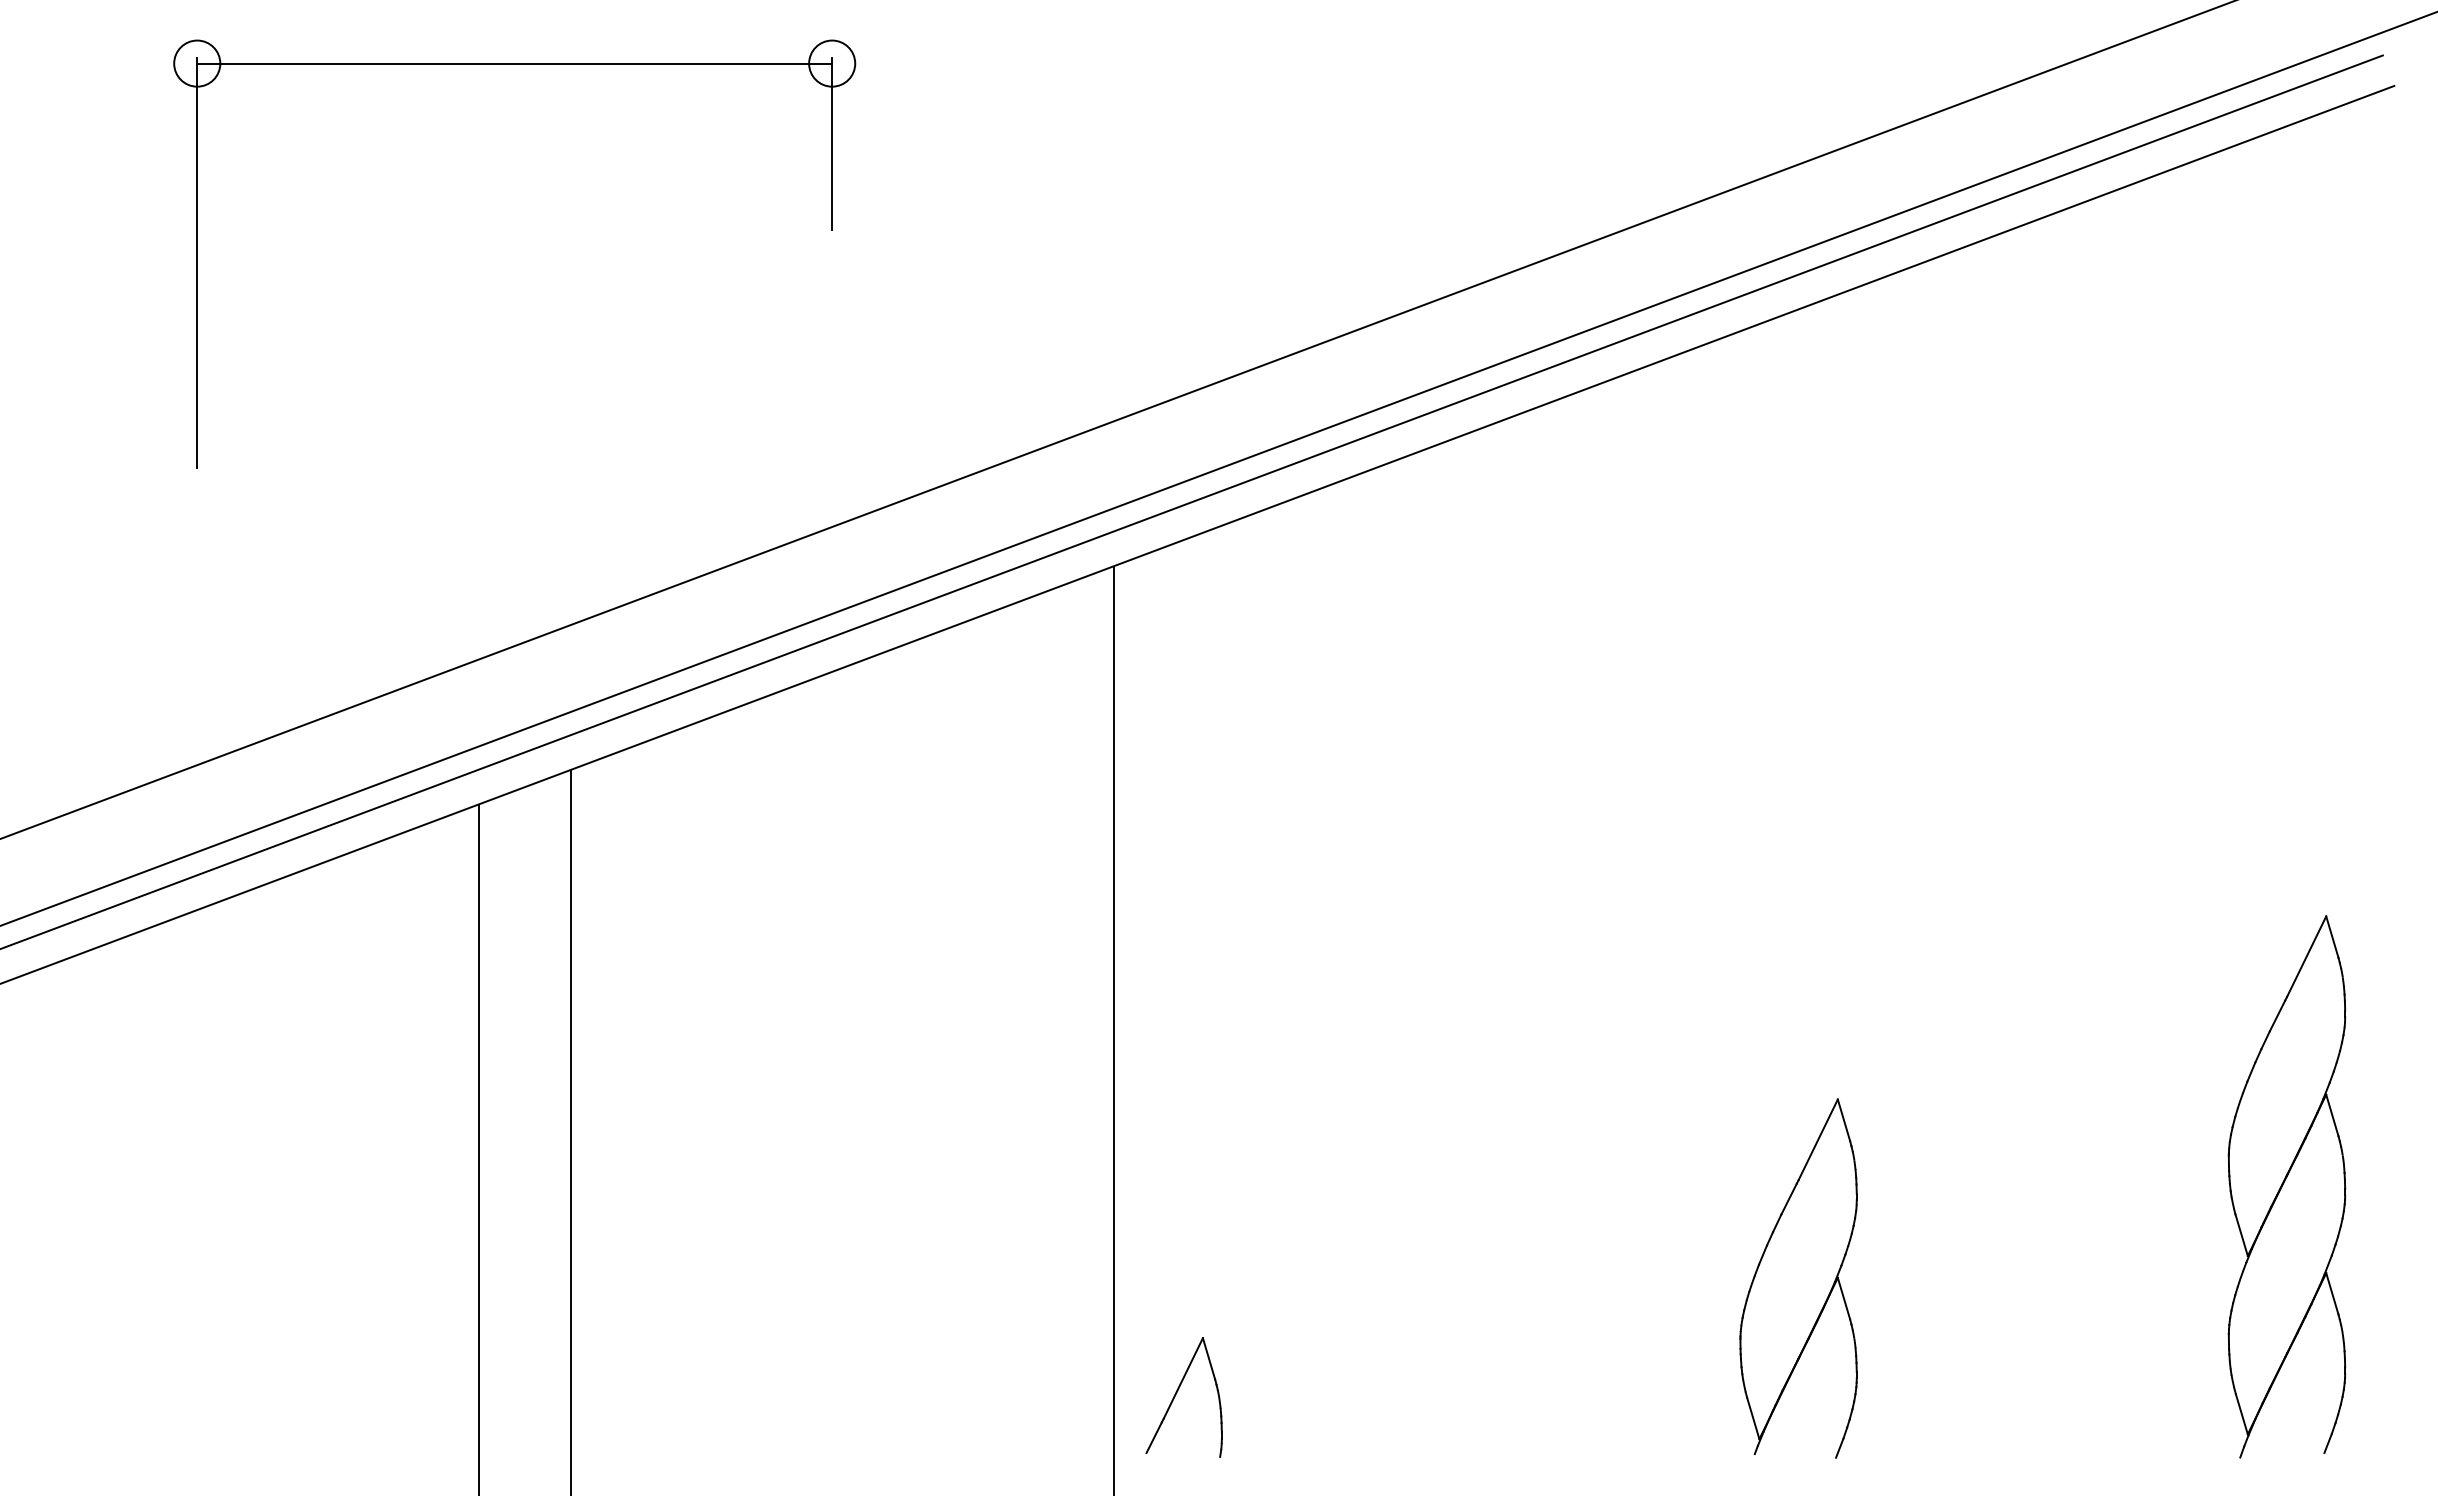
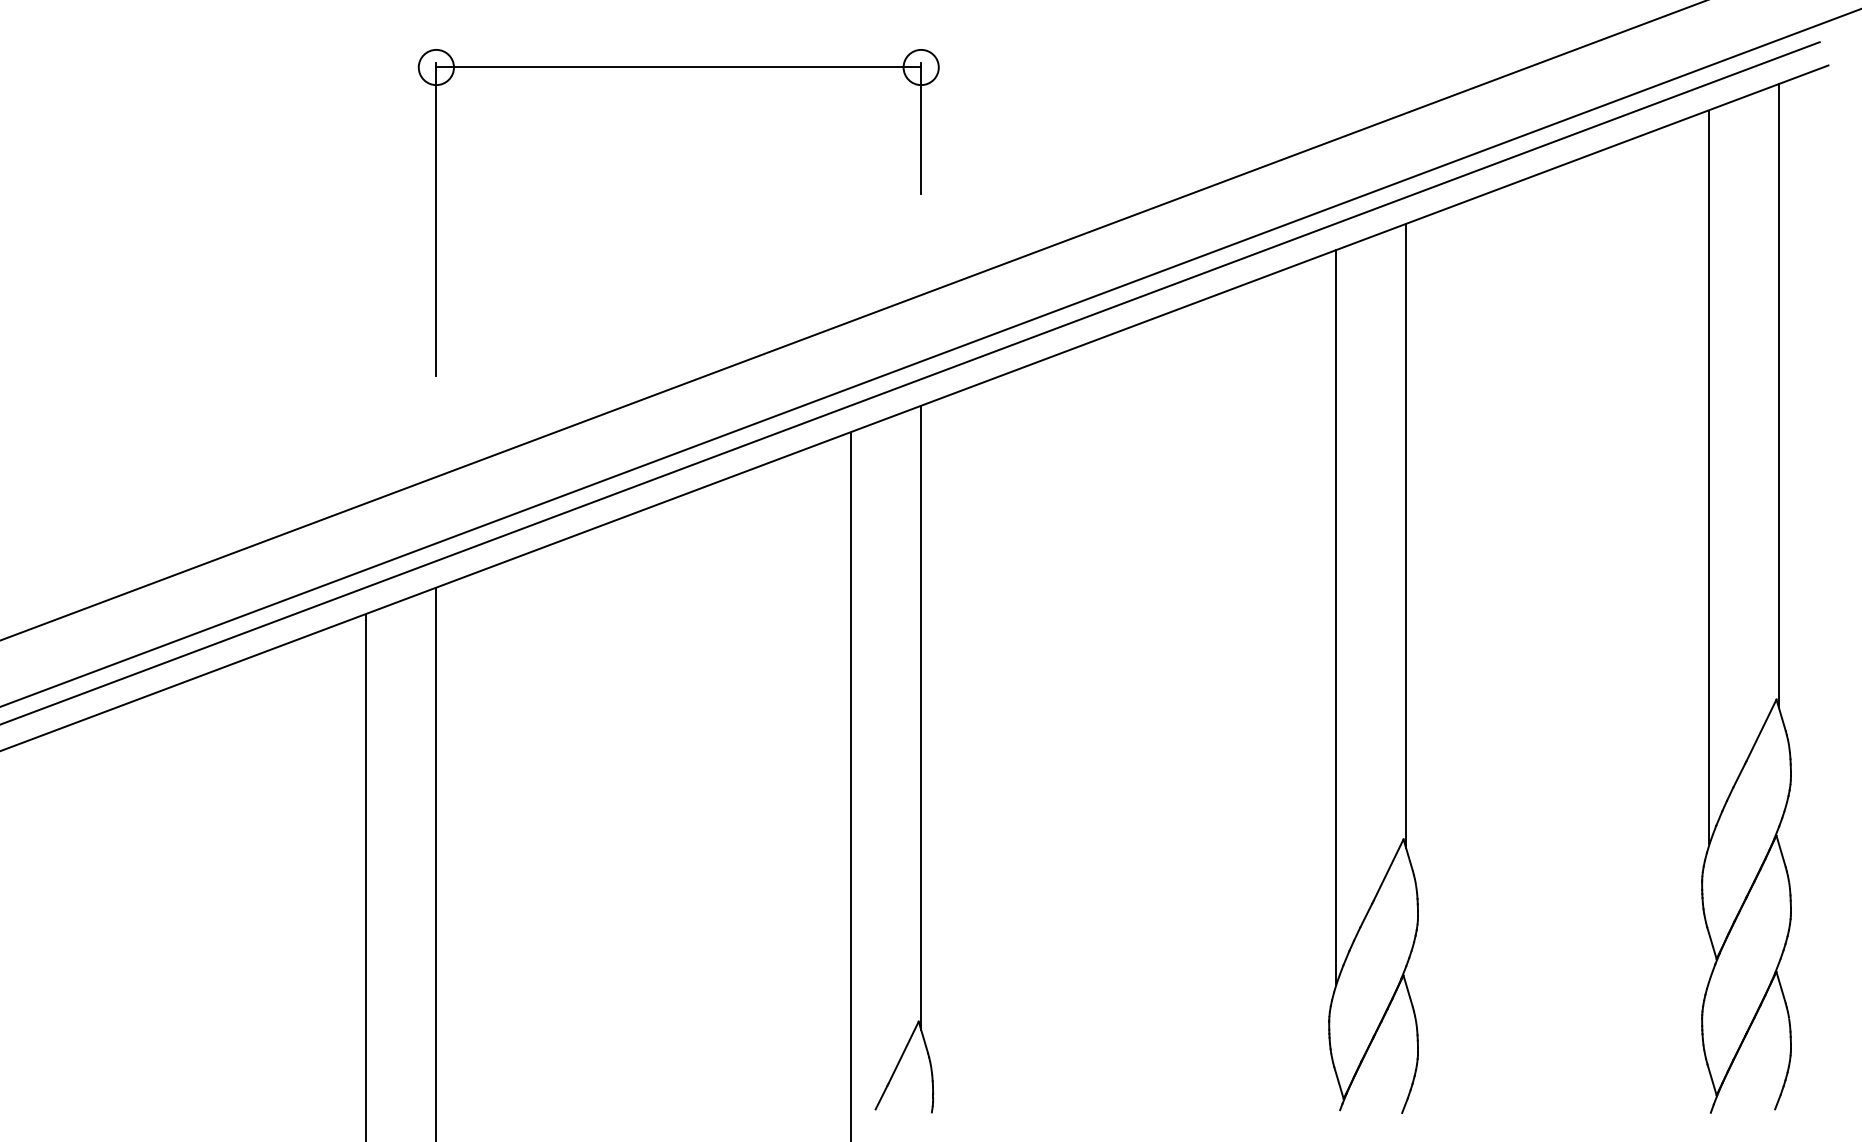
part: (514, 64) -> (678, 68), moved
line: (2329, 518) -> (1778, 395), added
line: (2237, 625) -> (1708, 477), added
line: (1841, 701) -> (1406, 535), added
line: (1748, 808) -> (1335, 617), added
line: (1206, 940) -> (921, 717), added

